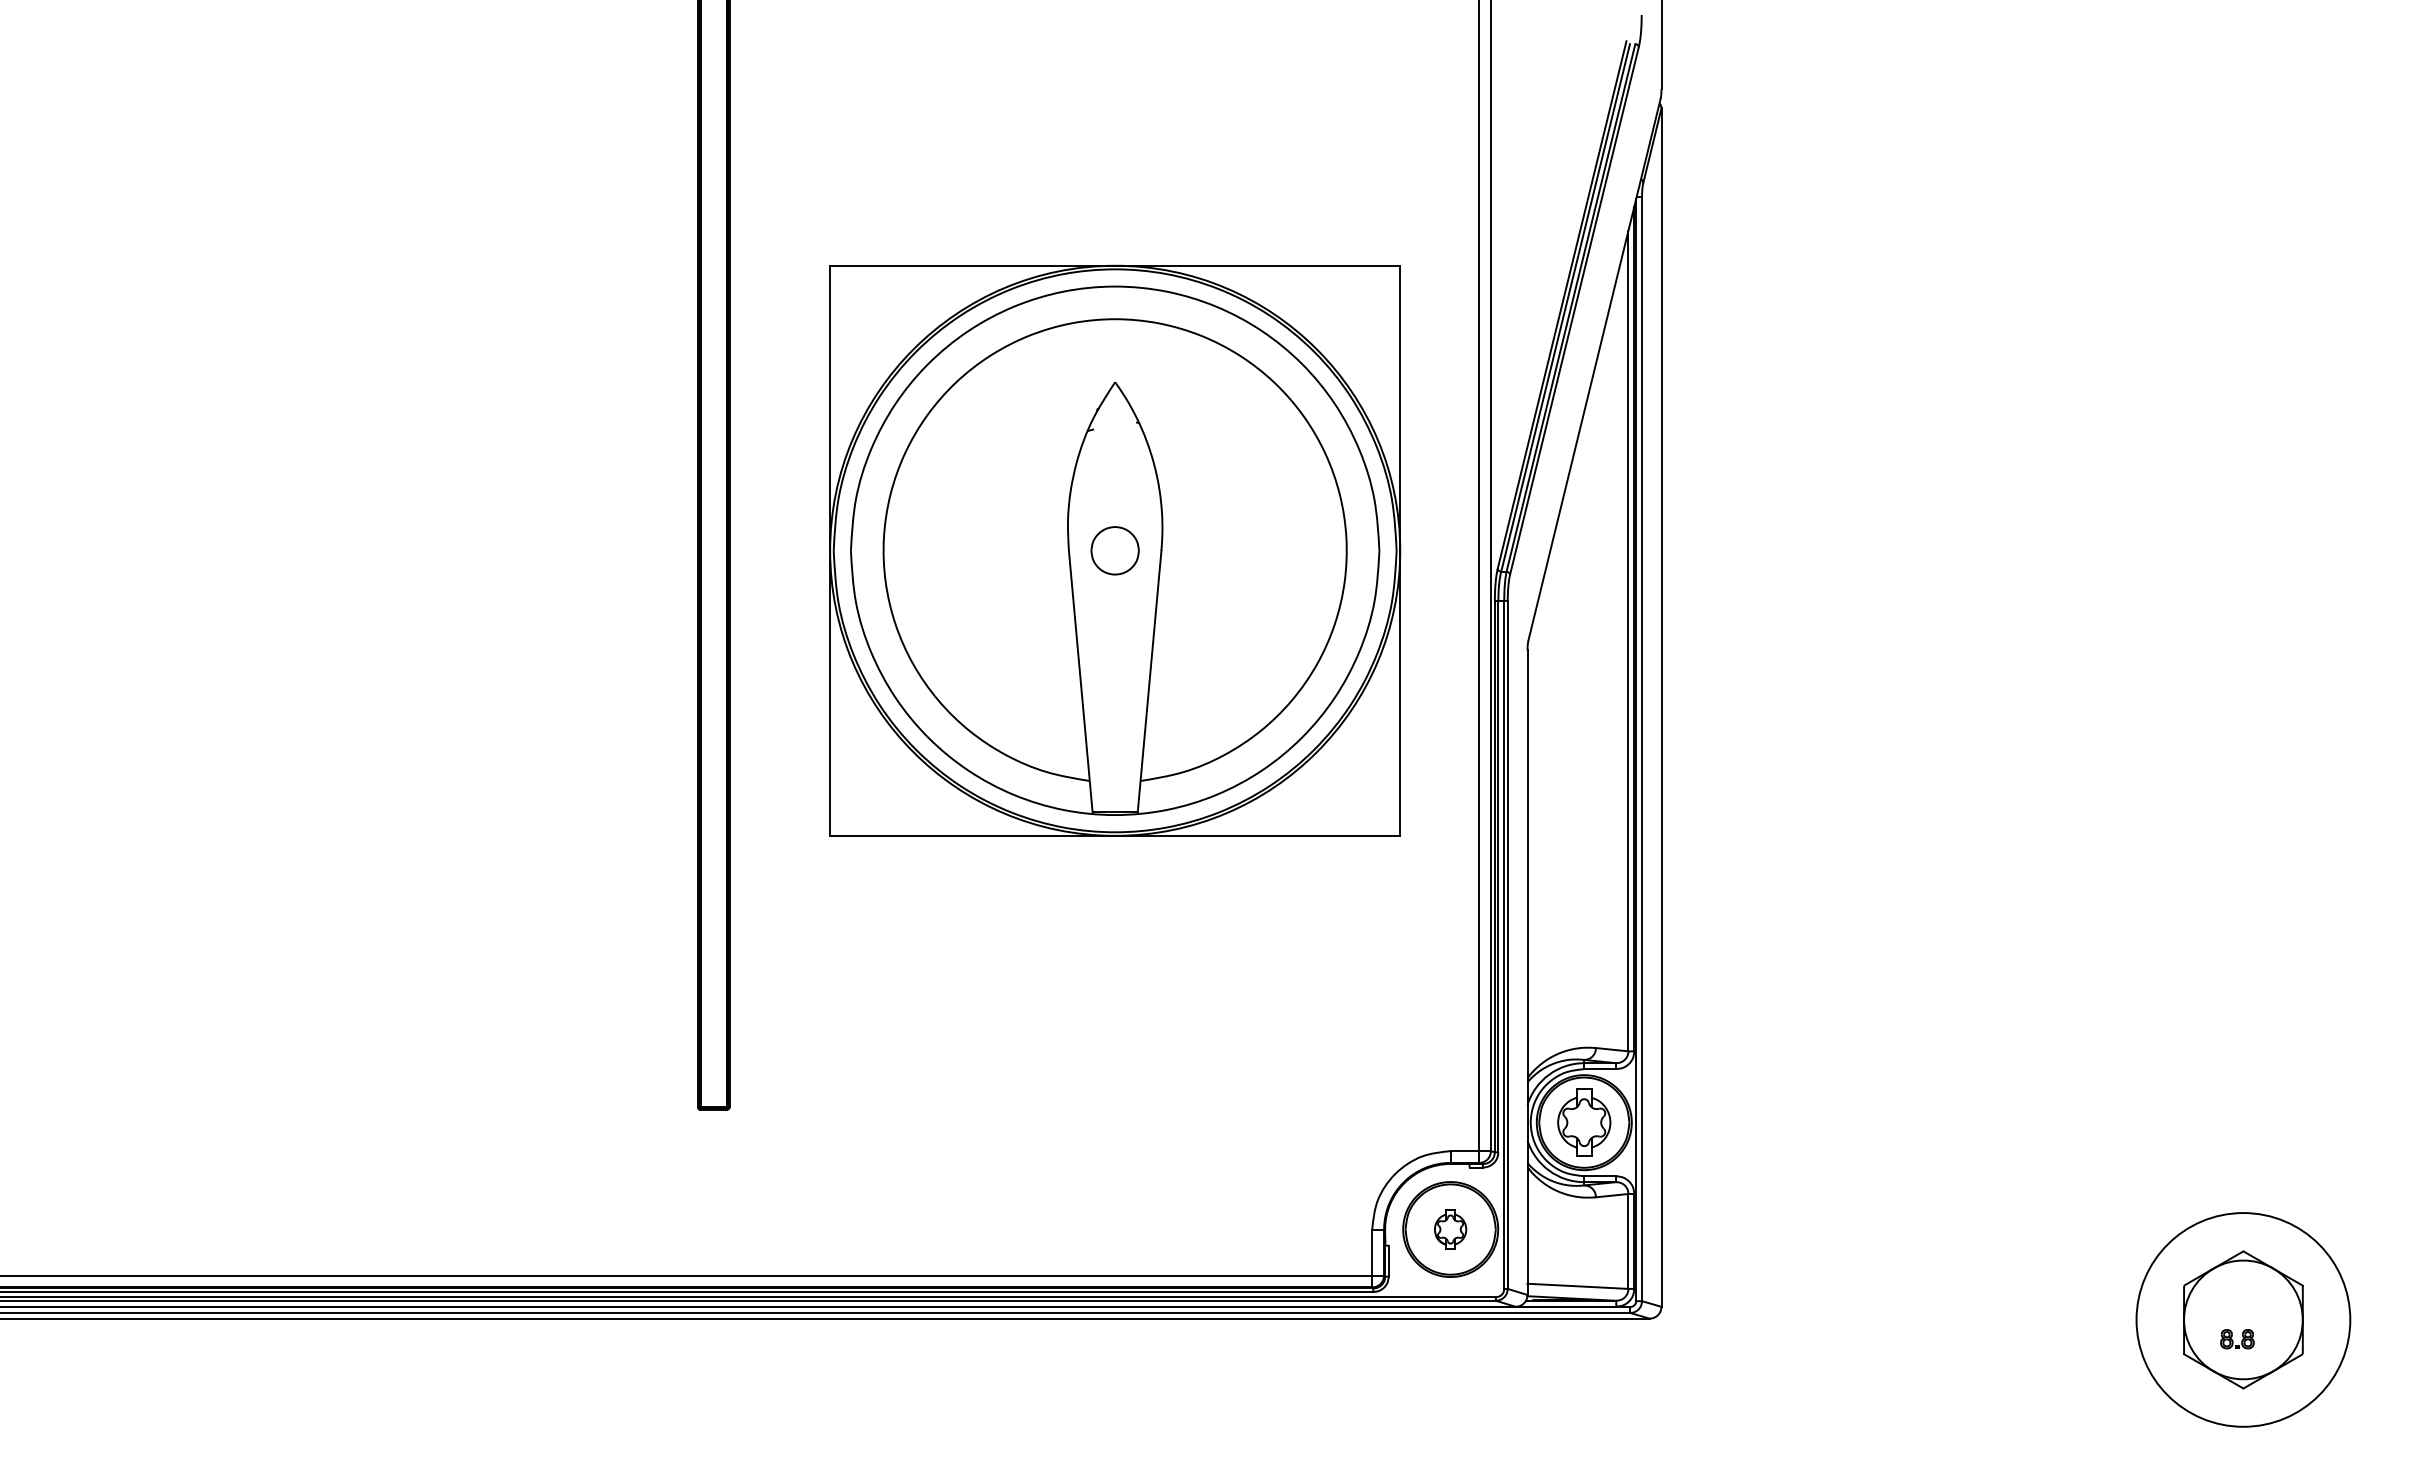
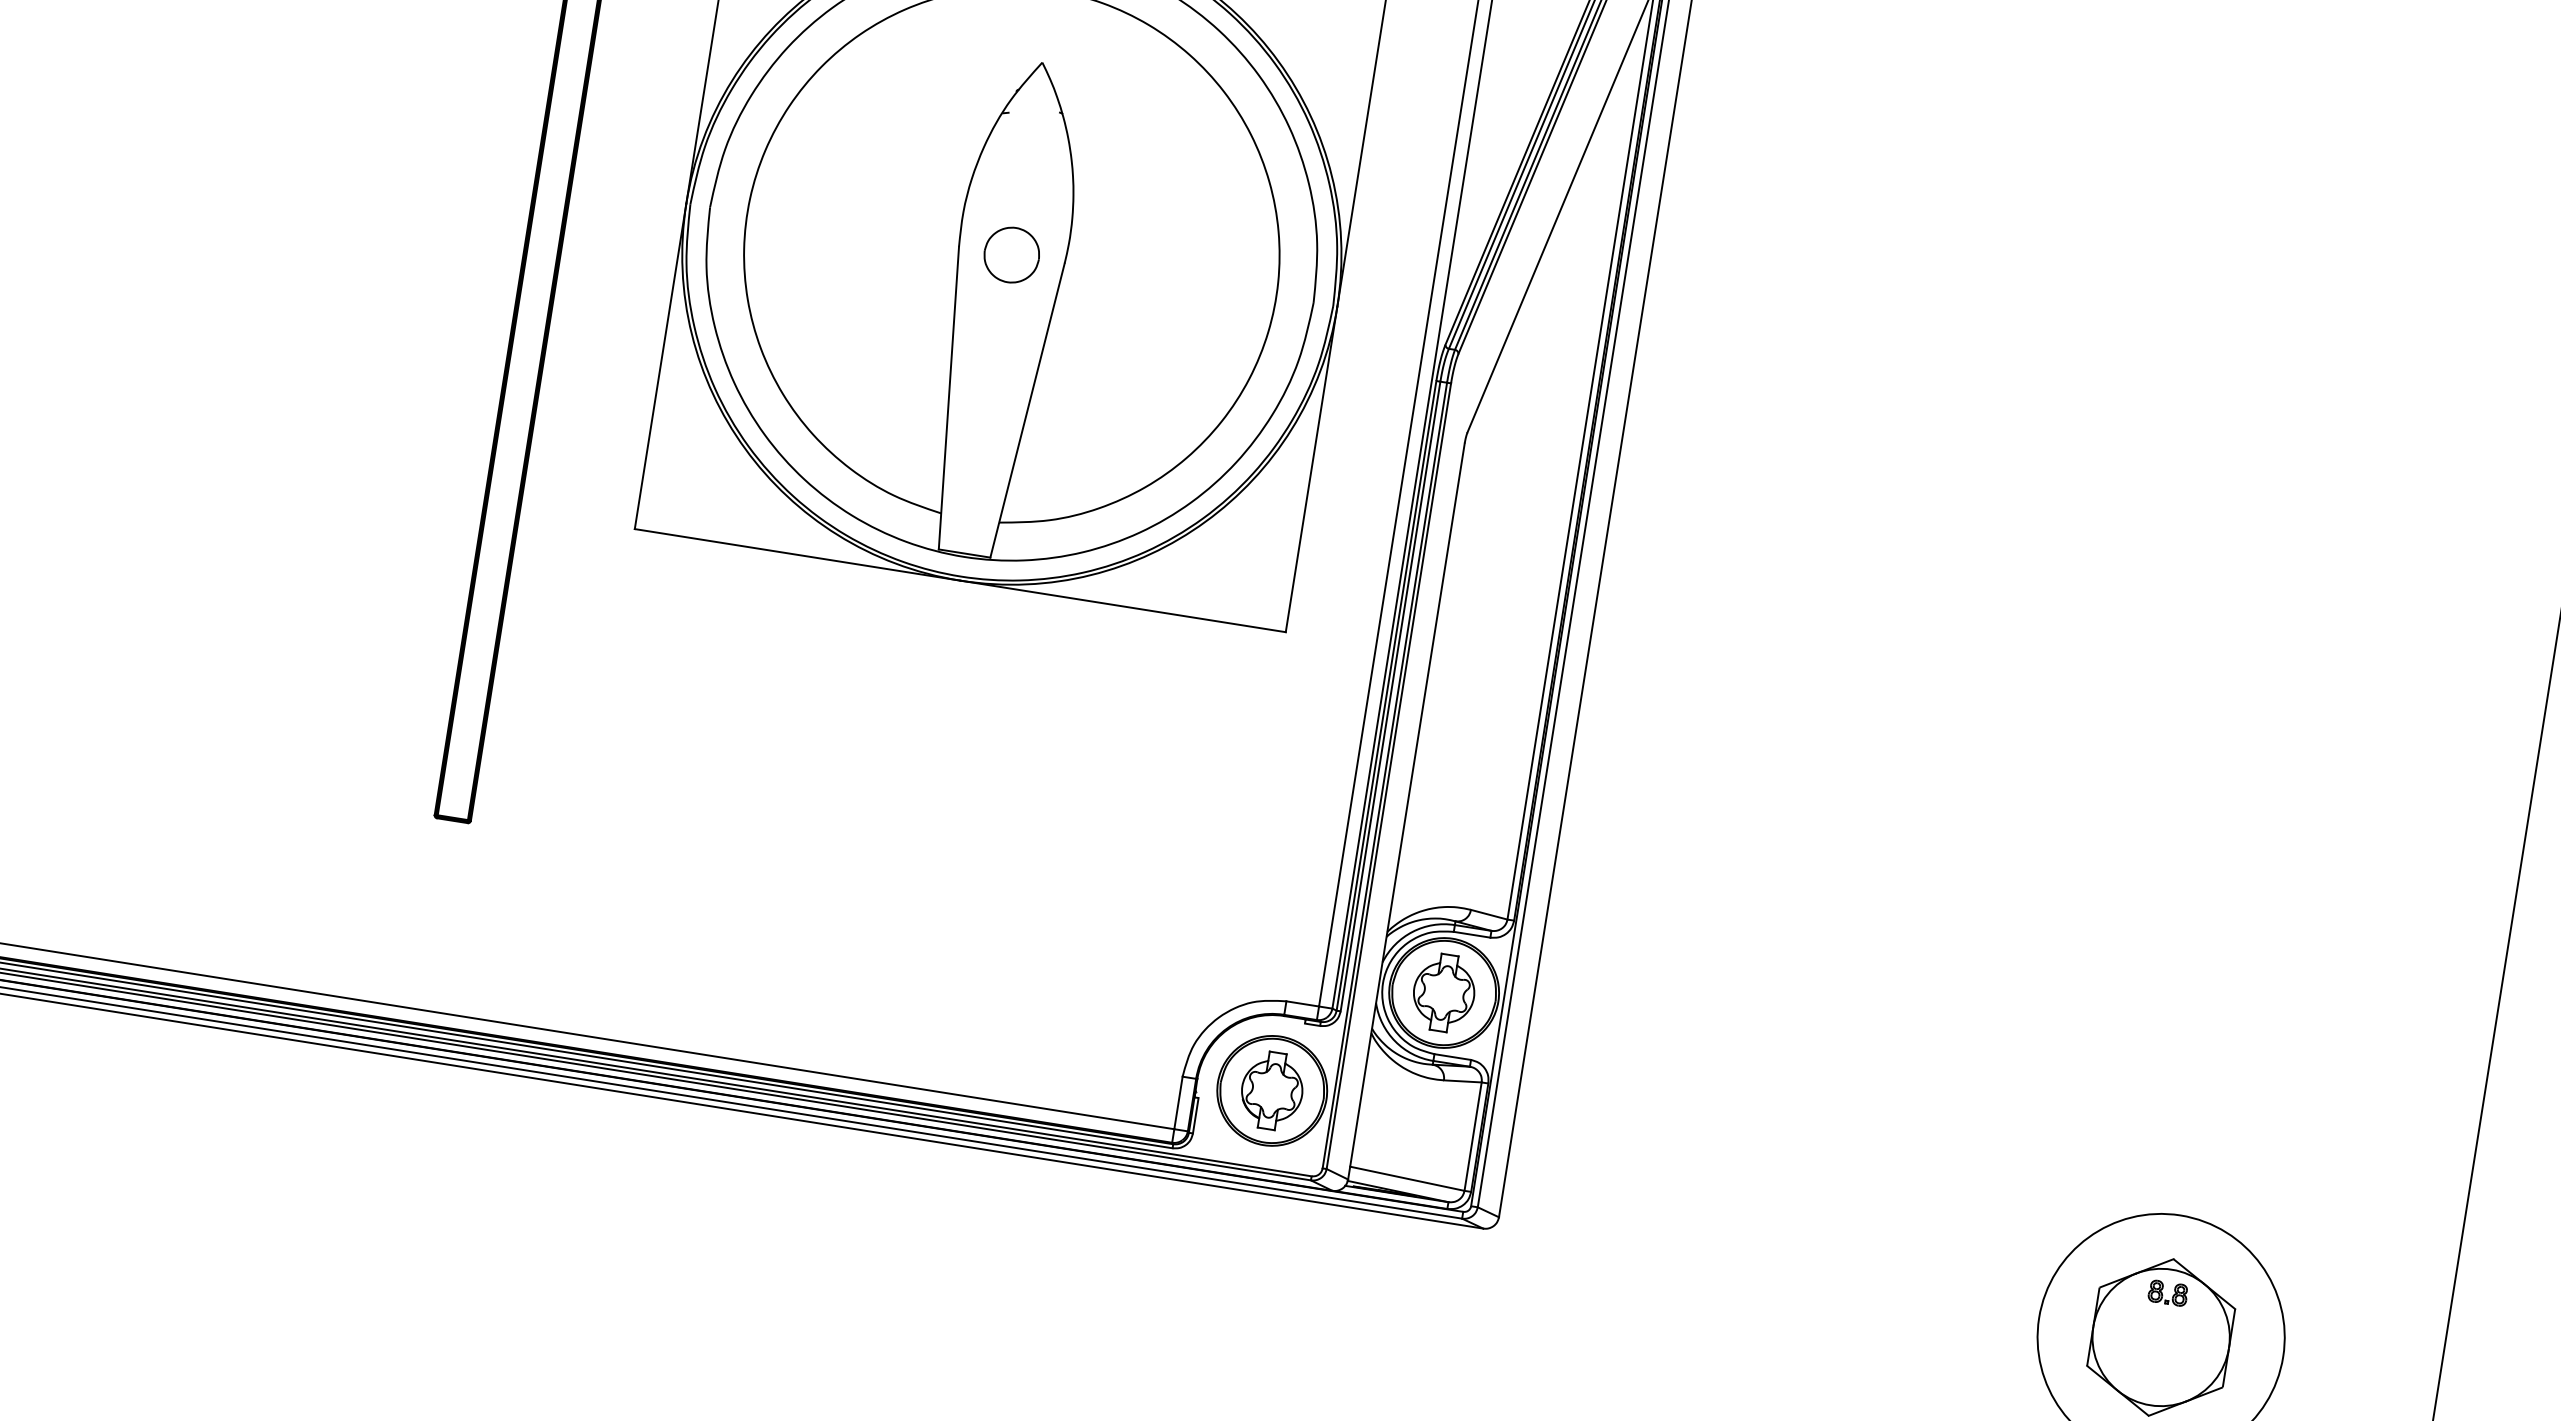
part: (1450, 1229) -> (1272, 1090), size x1.67
part: (2237, 1339) -> (2168, 1293), moved

